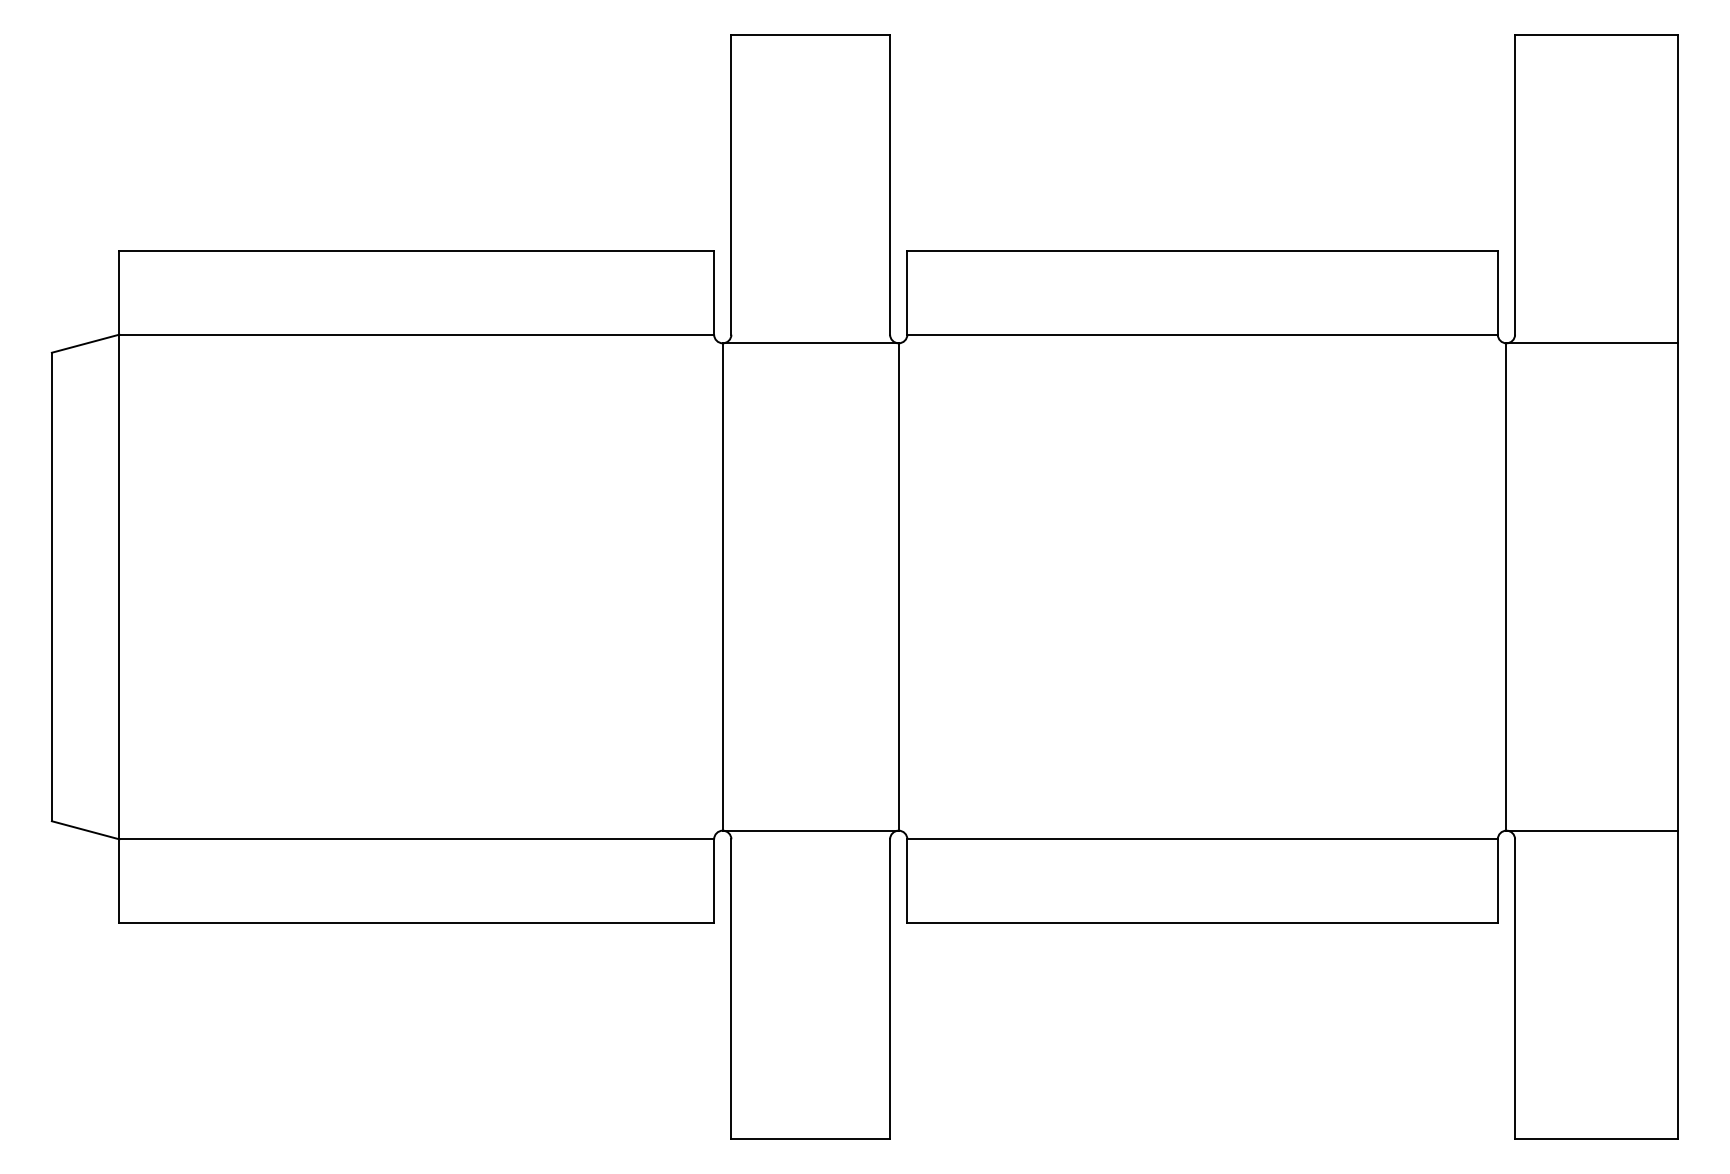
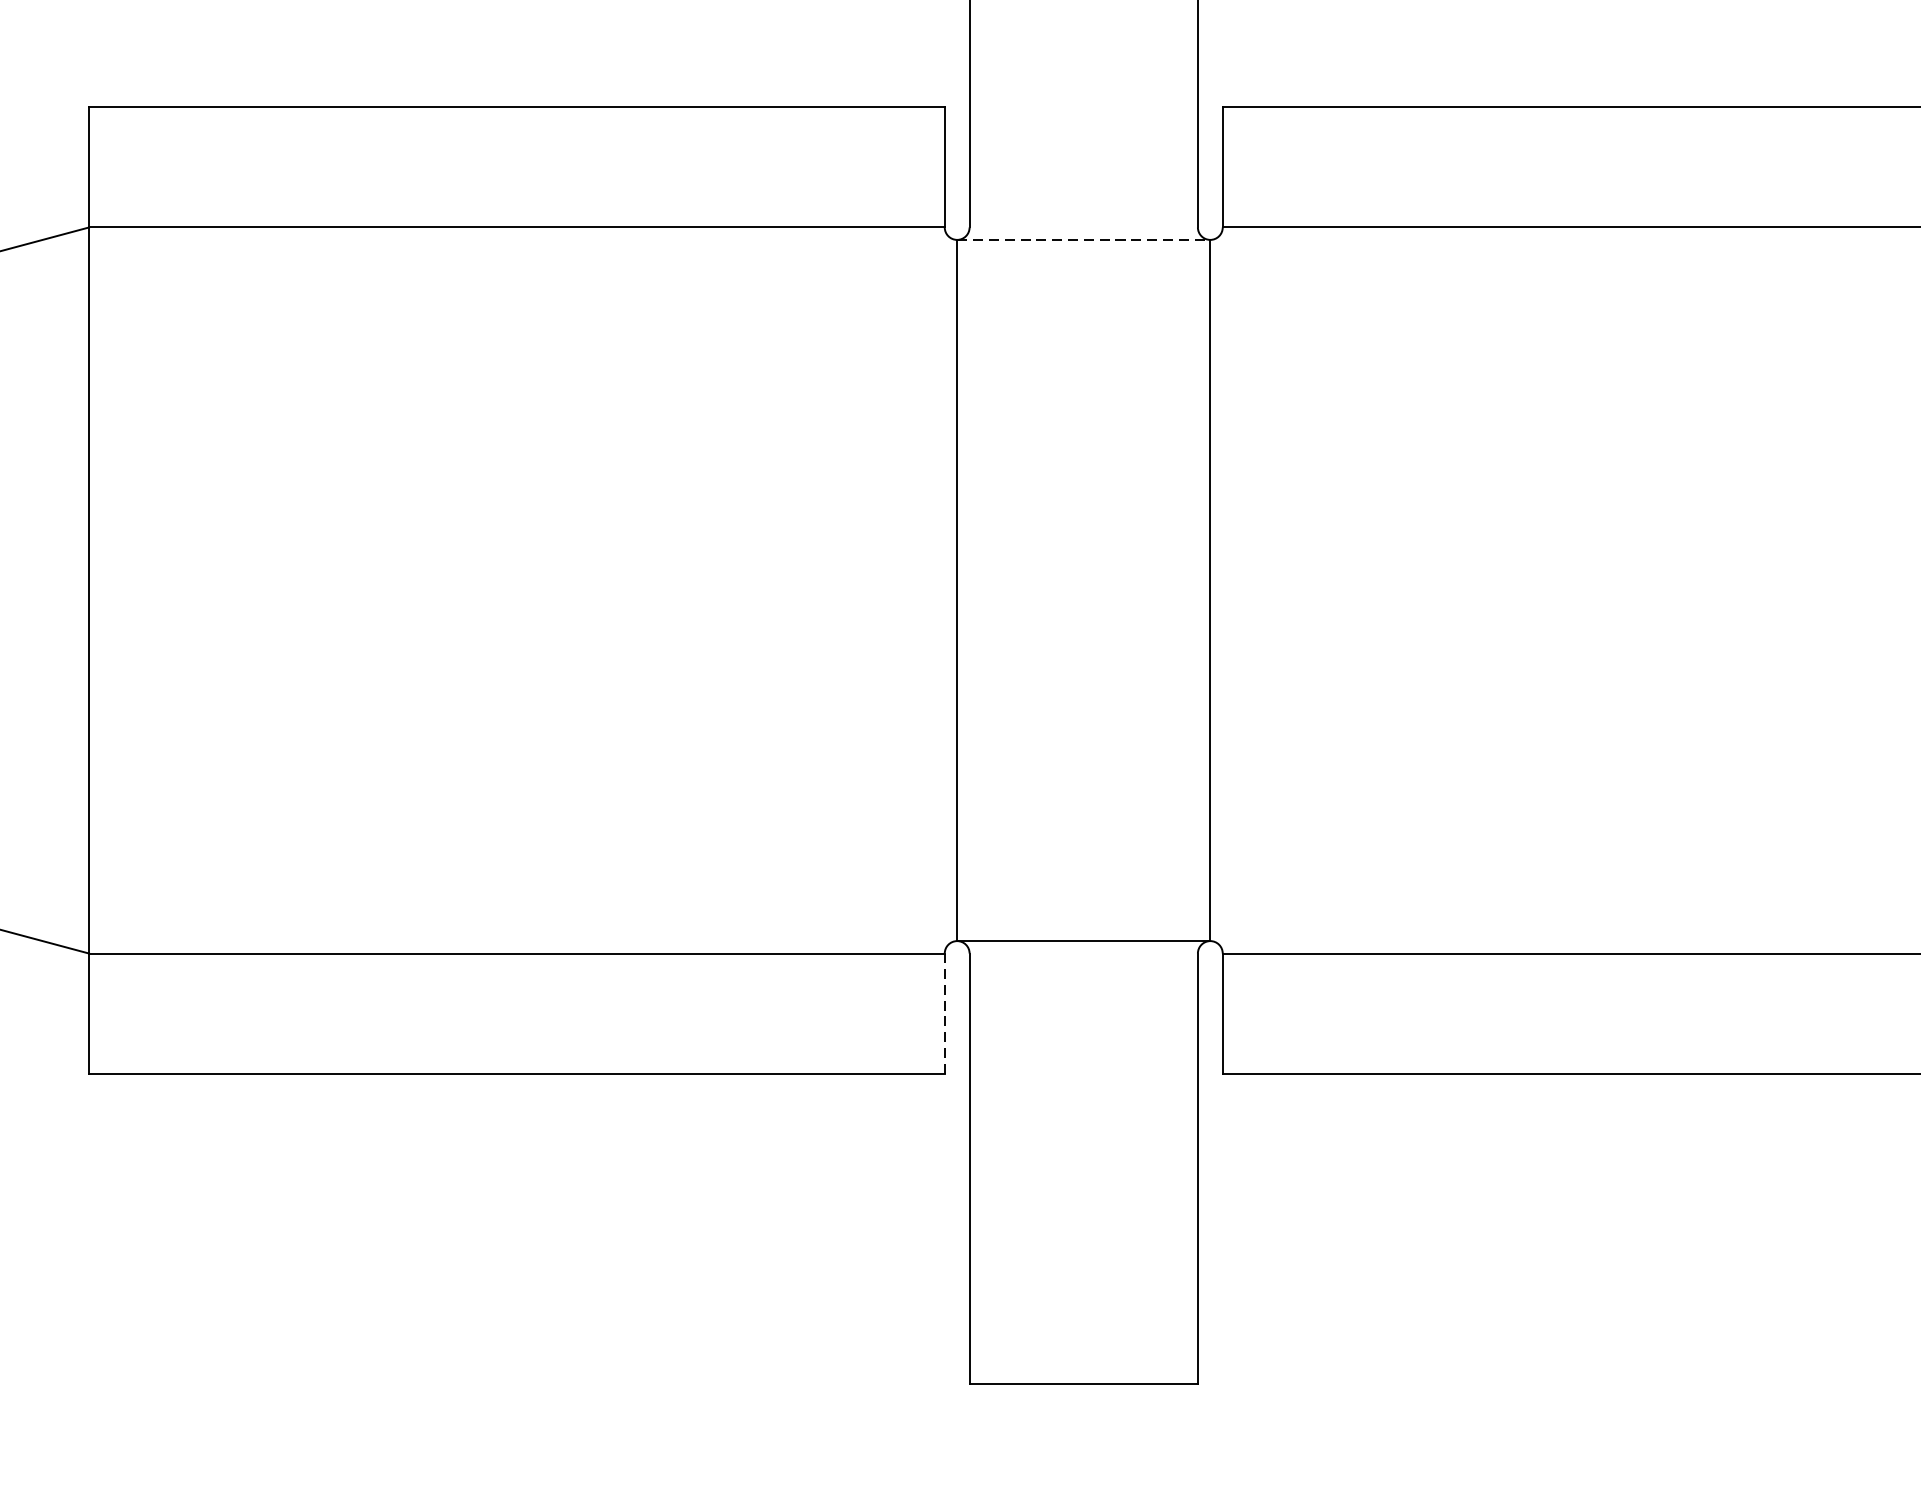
line: (810, 343) -> (1083, 240), solid -> dashed
line: (714, 881) -> (945, 1014), solid -> dashed

